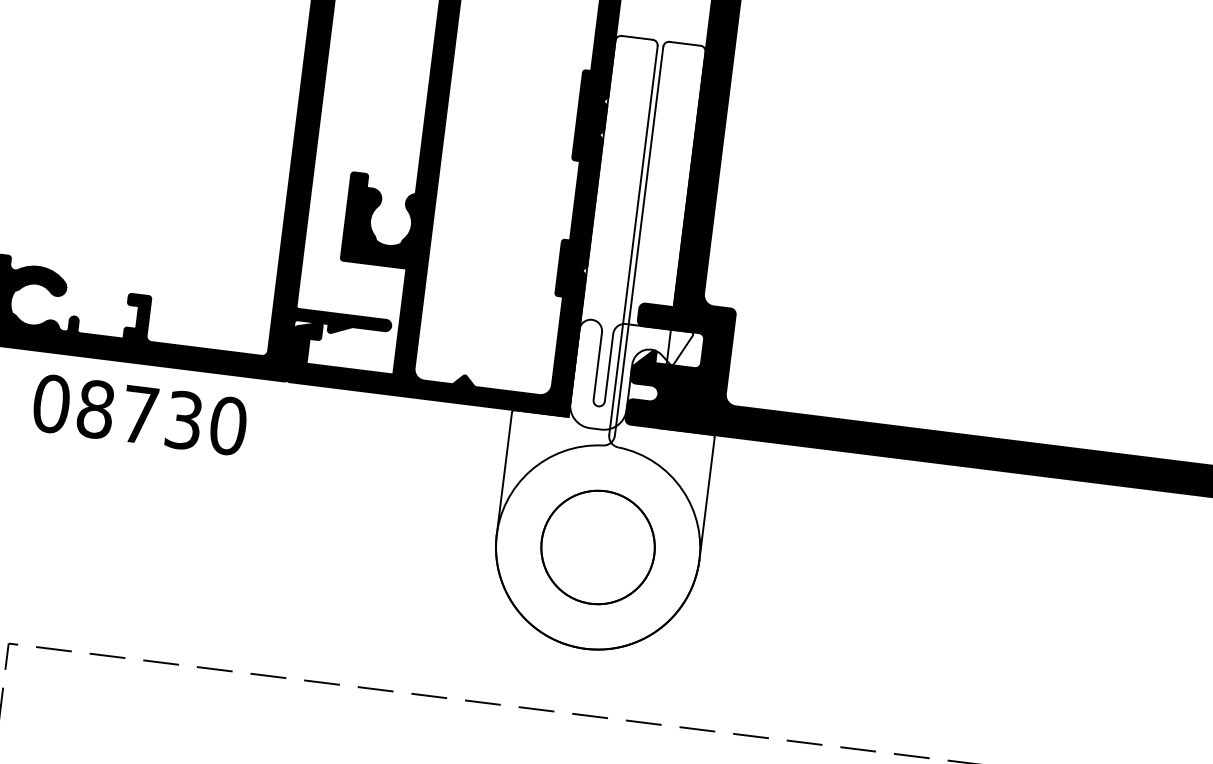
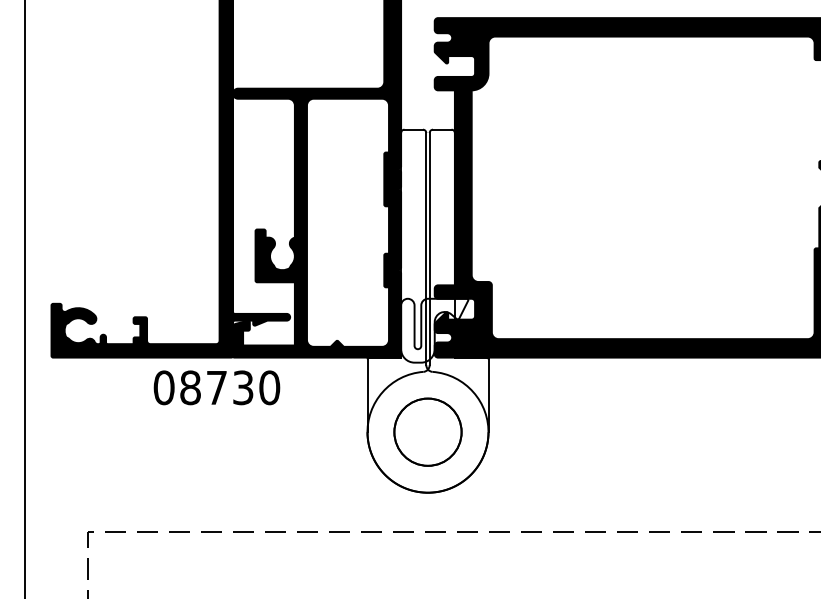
text: (139, 414) -> (216, 387), moved

